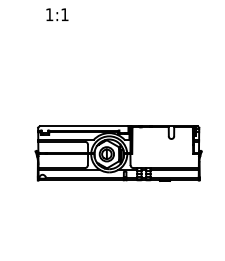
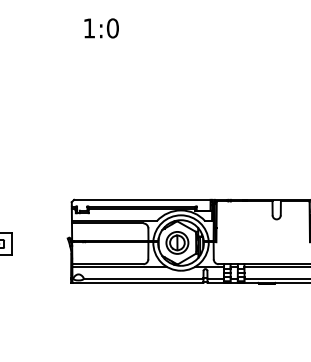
text: (64, 14) -> (112, 28), 1:1 -> 1:0

